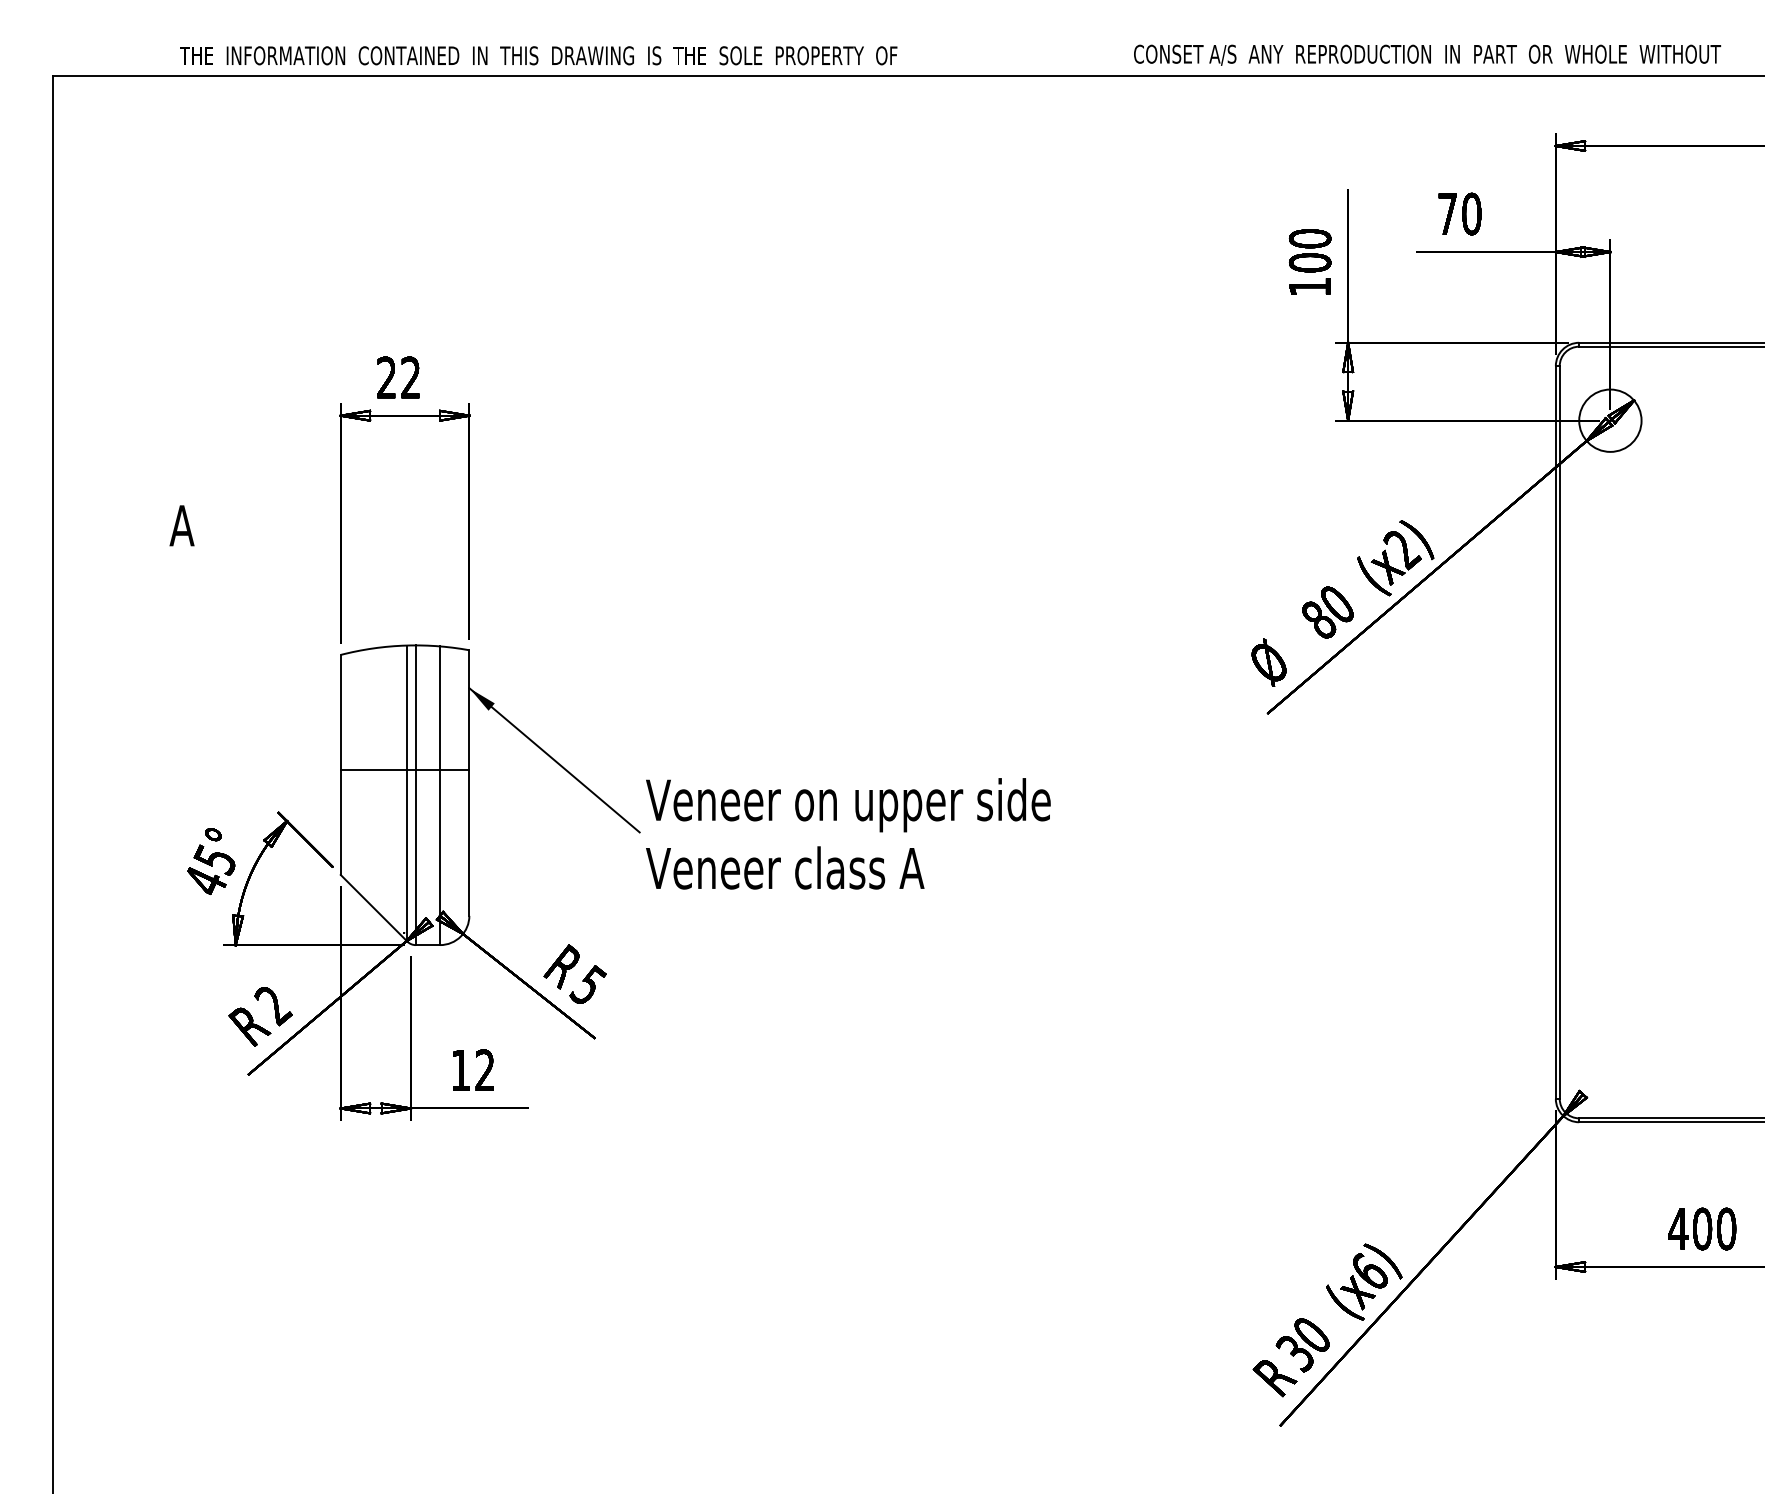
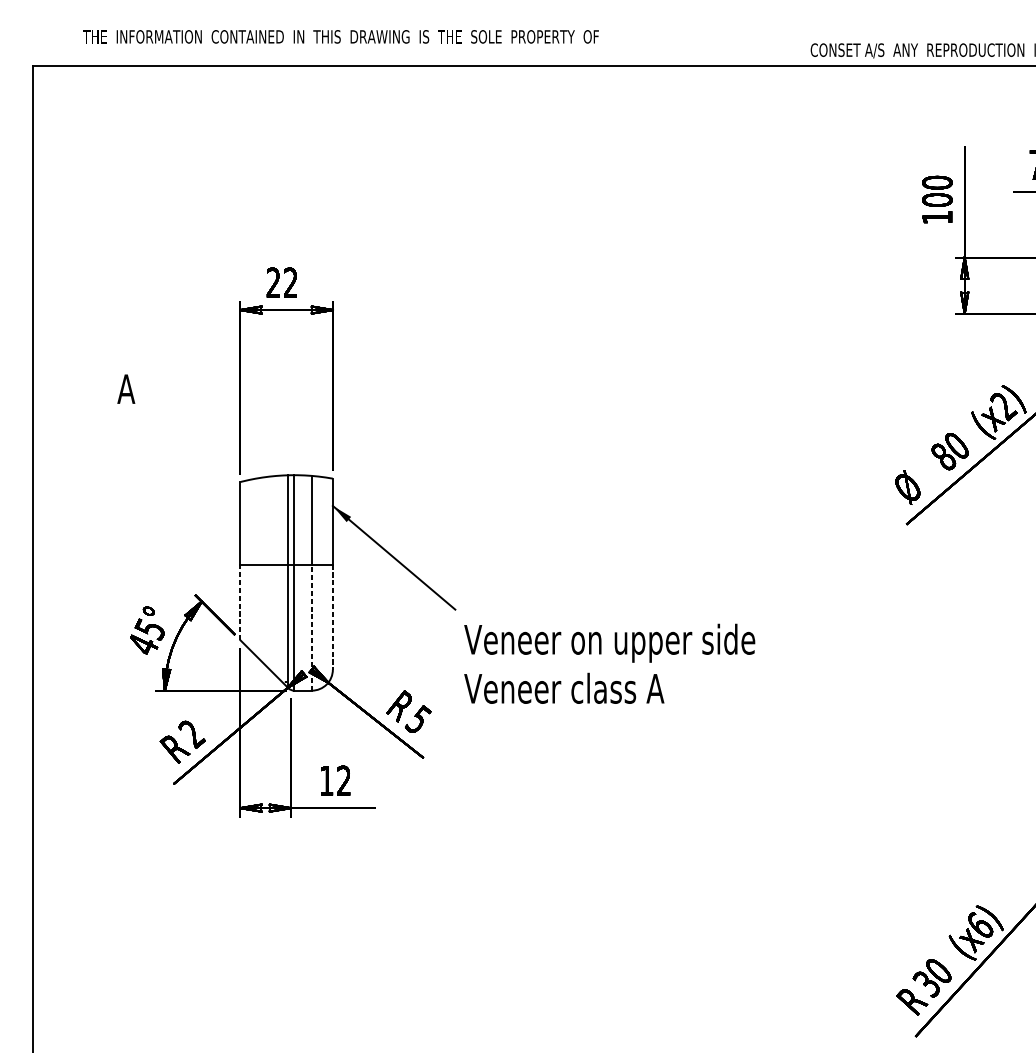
text: (538, 55) -> (340, 36), moved
line: (340, 822) -> (240, 602), solid -> dashed
text: (848, 833) -> (609, 663), moved
line: (469, 843) -> (332, 617), solid -> dashed
line: (440, 857) -> (312, 627), solid -> dashed

